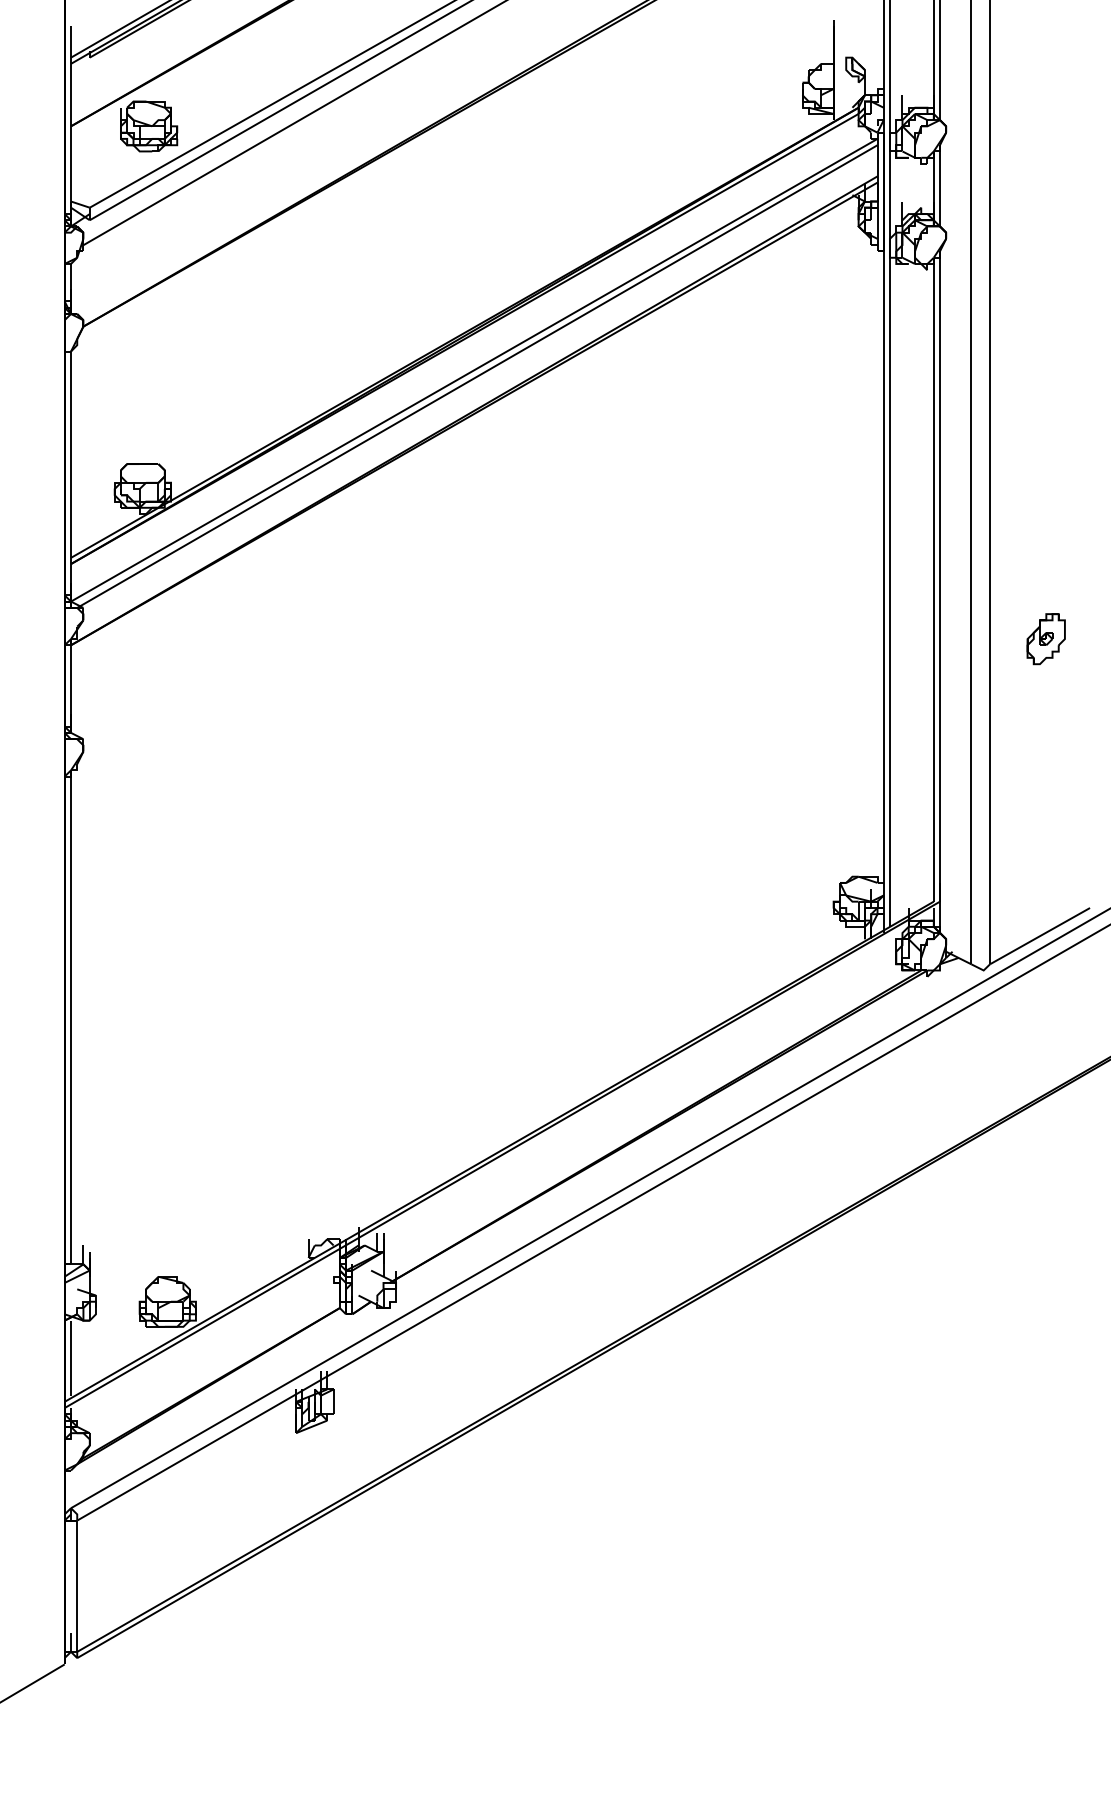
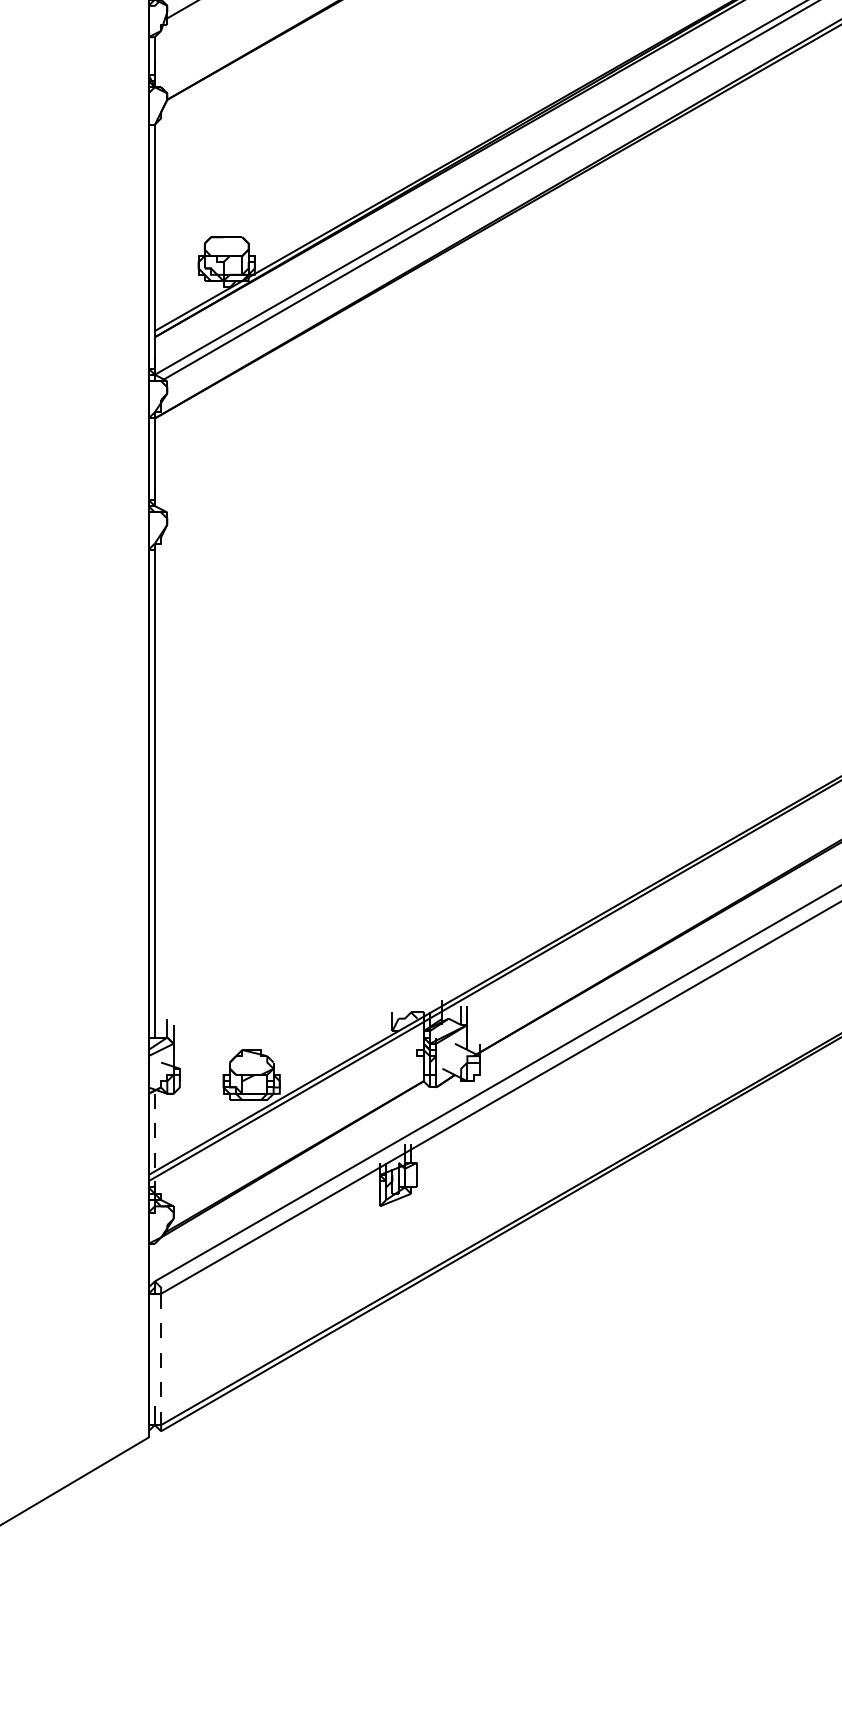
line: (71, 1358) -> (155, 1131), solid -> dashed
line: (77, 1586) -> (161, 1359), solid -> dashed

